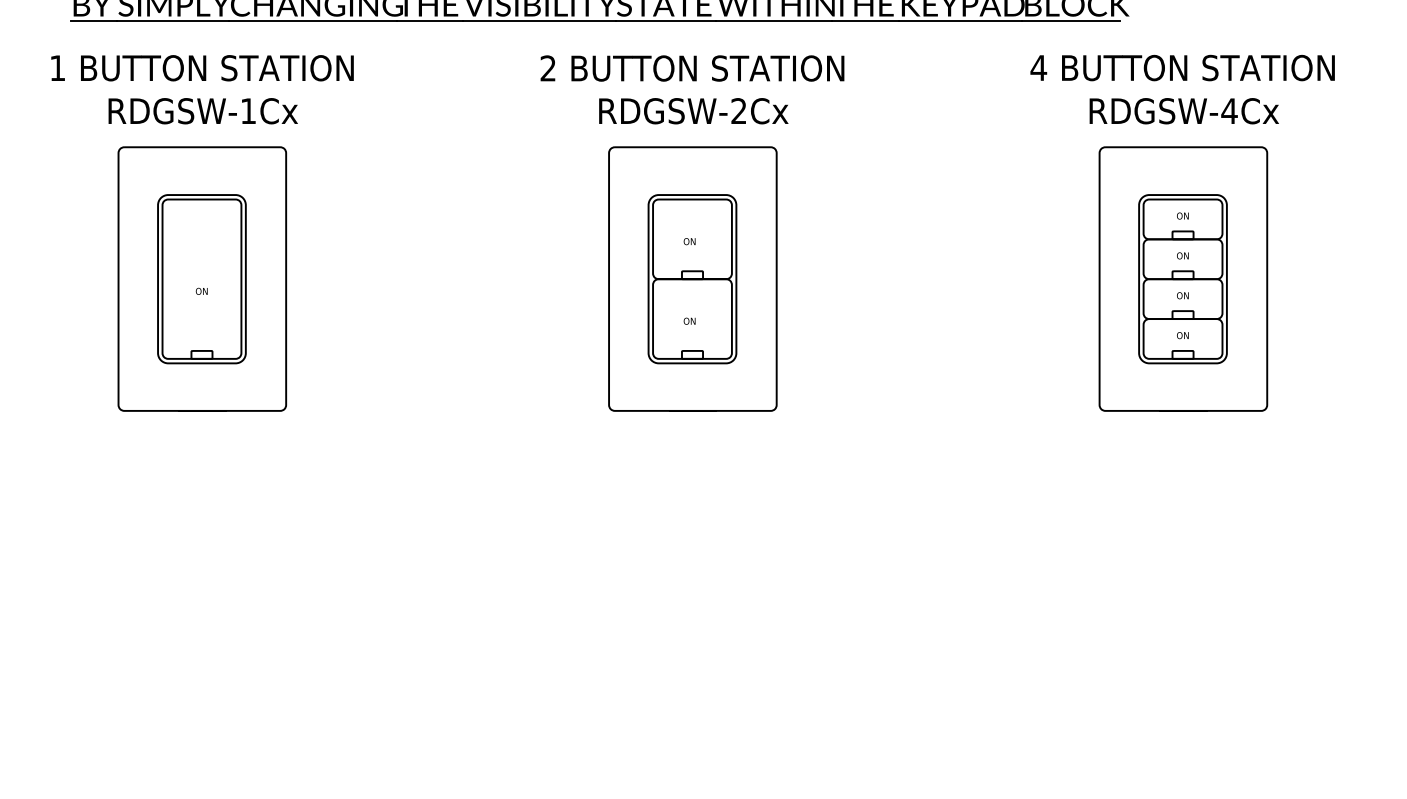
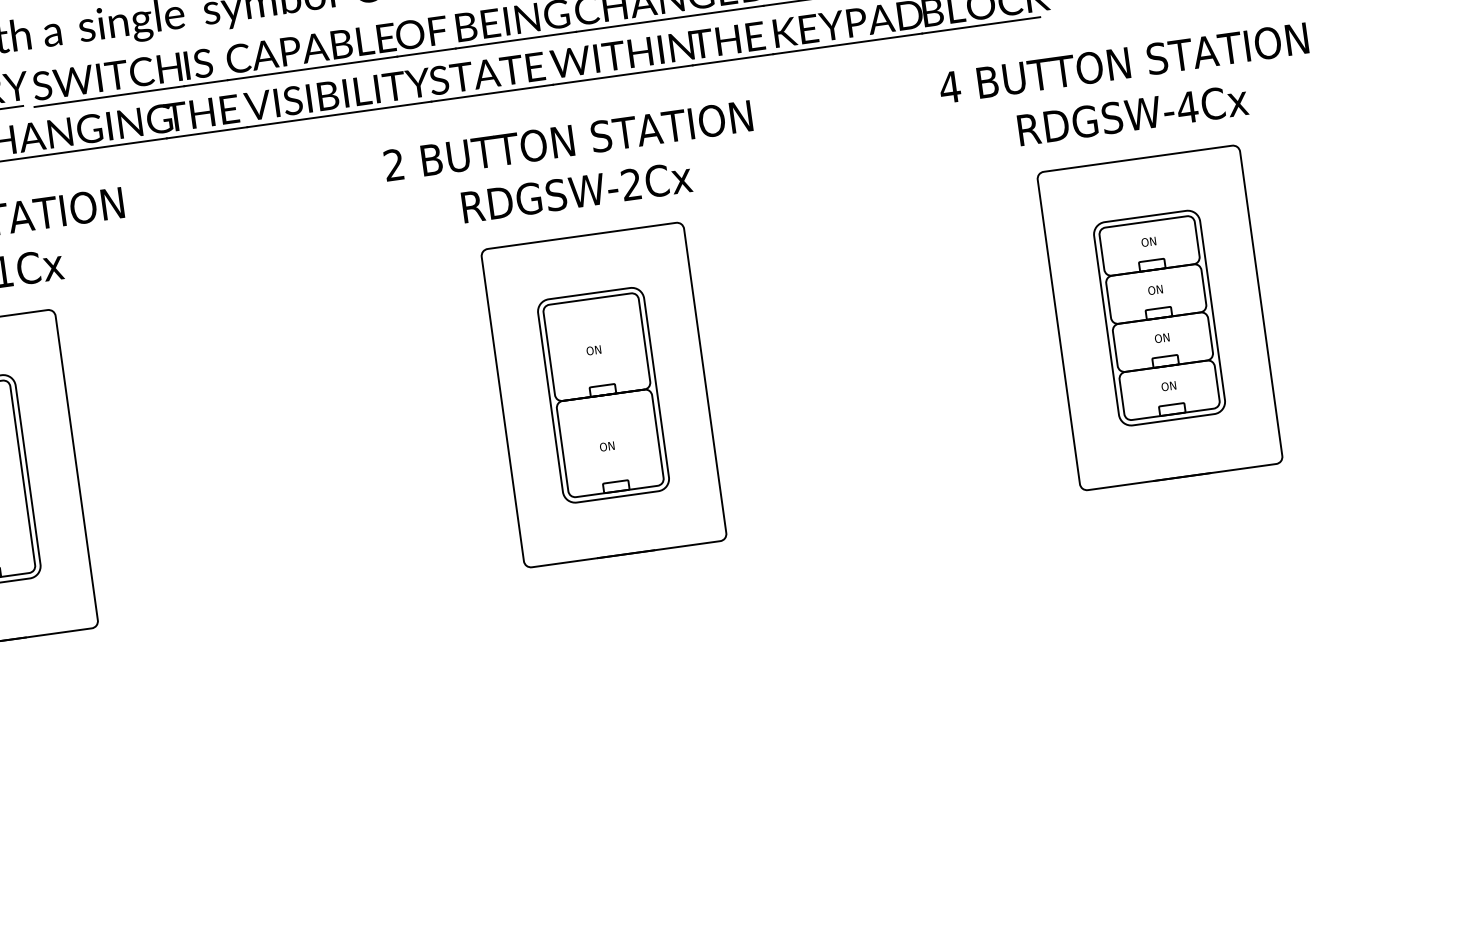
part: (692, 233) -> (595, 340), moved

